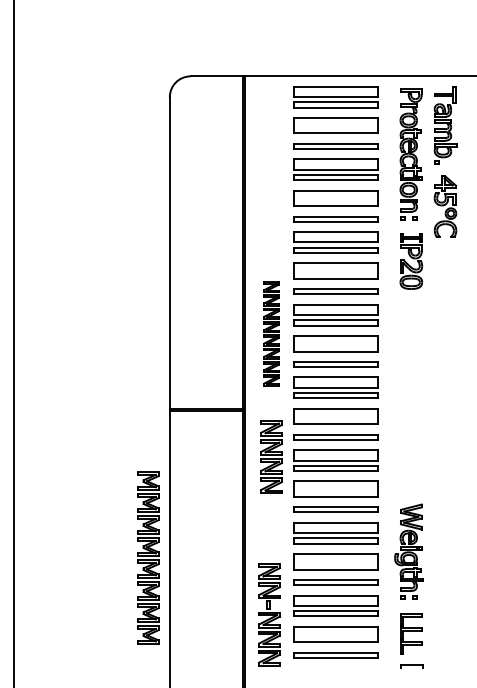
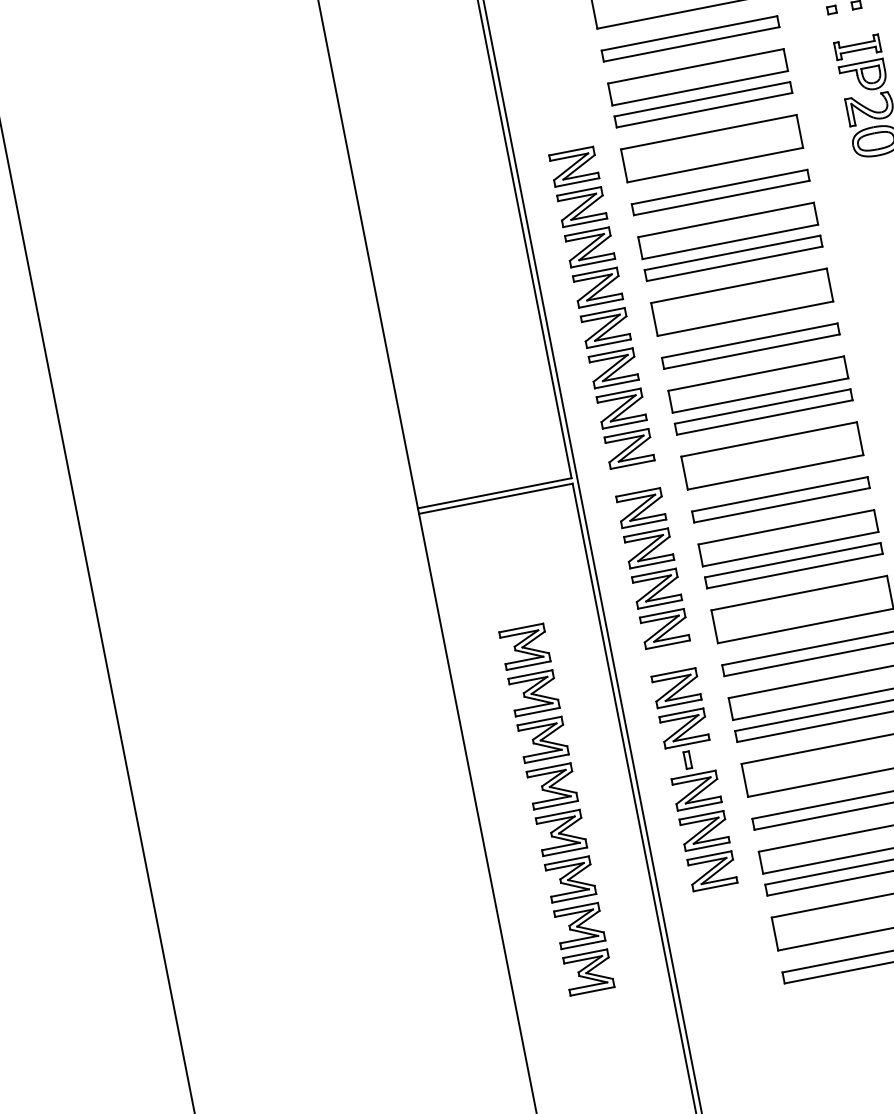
part: (271, 333) -> (601, 307), size x1.43
part: (148, 557) -> (557, 807), moved
part: (269, 614) -> (694, 778), moved

